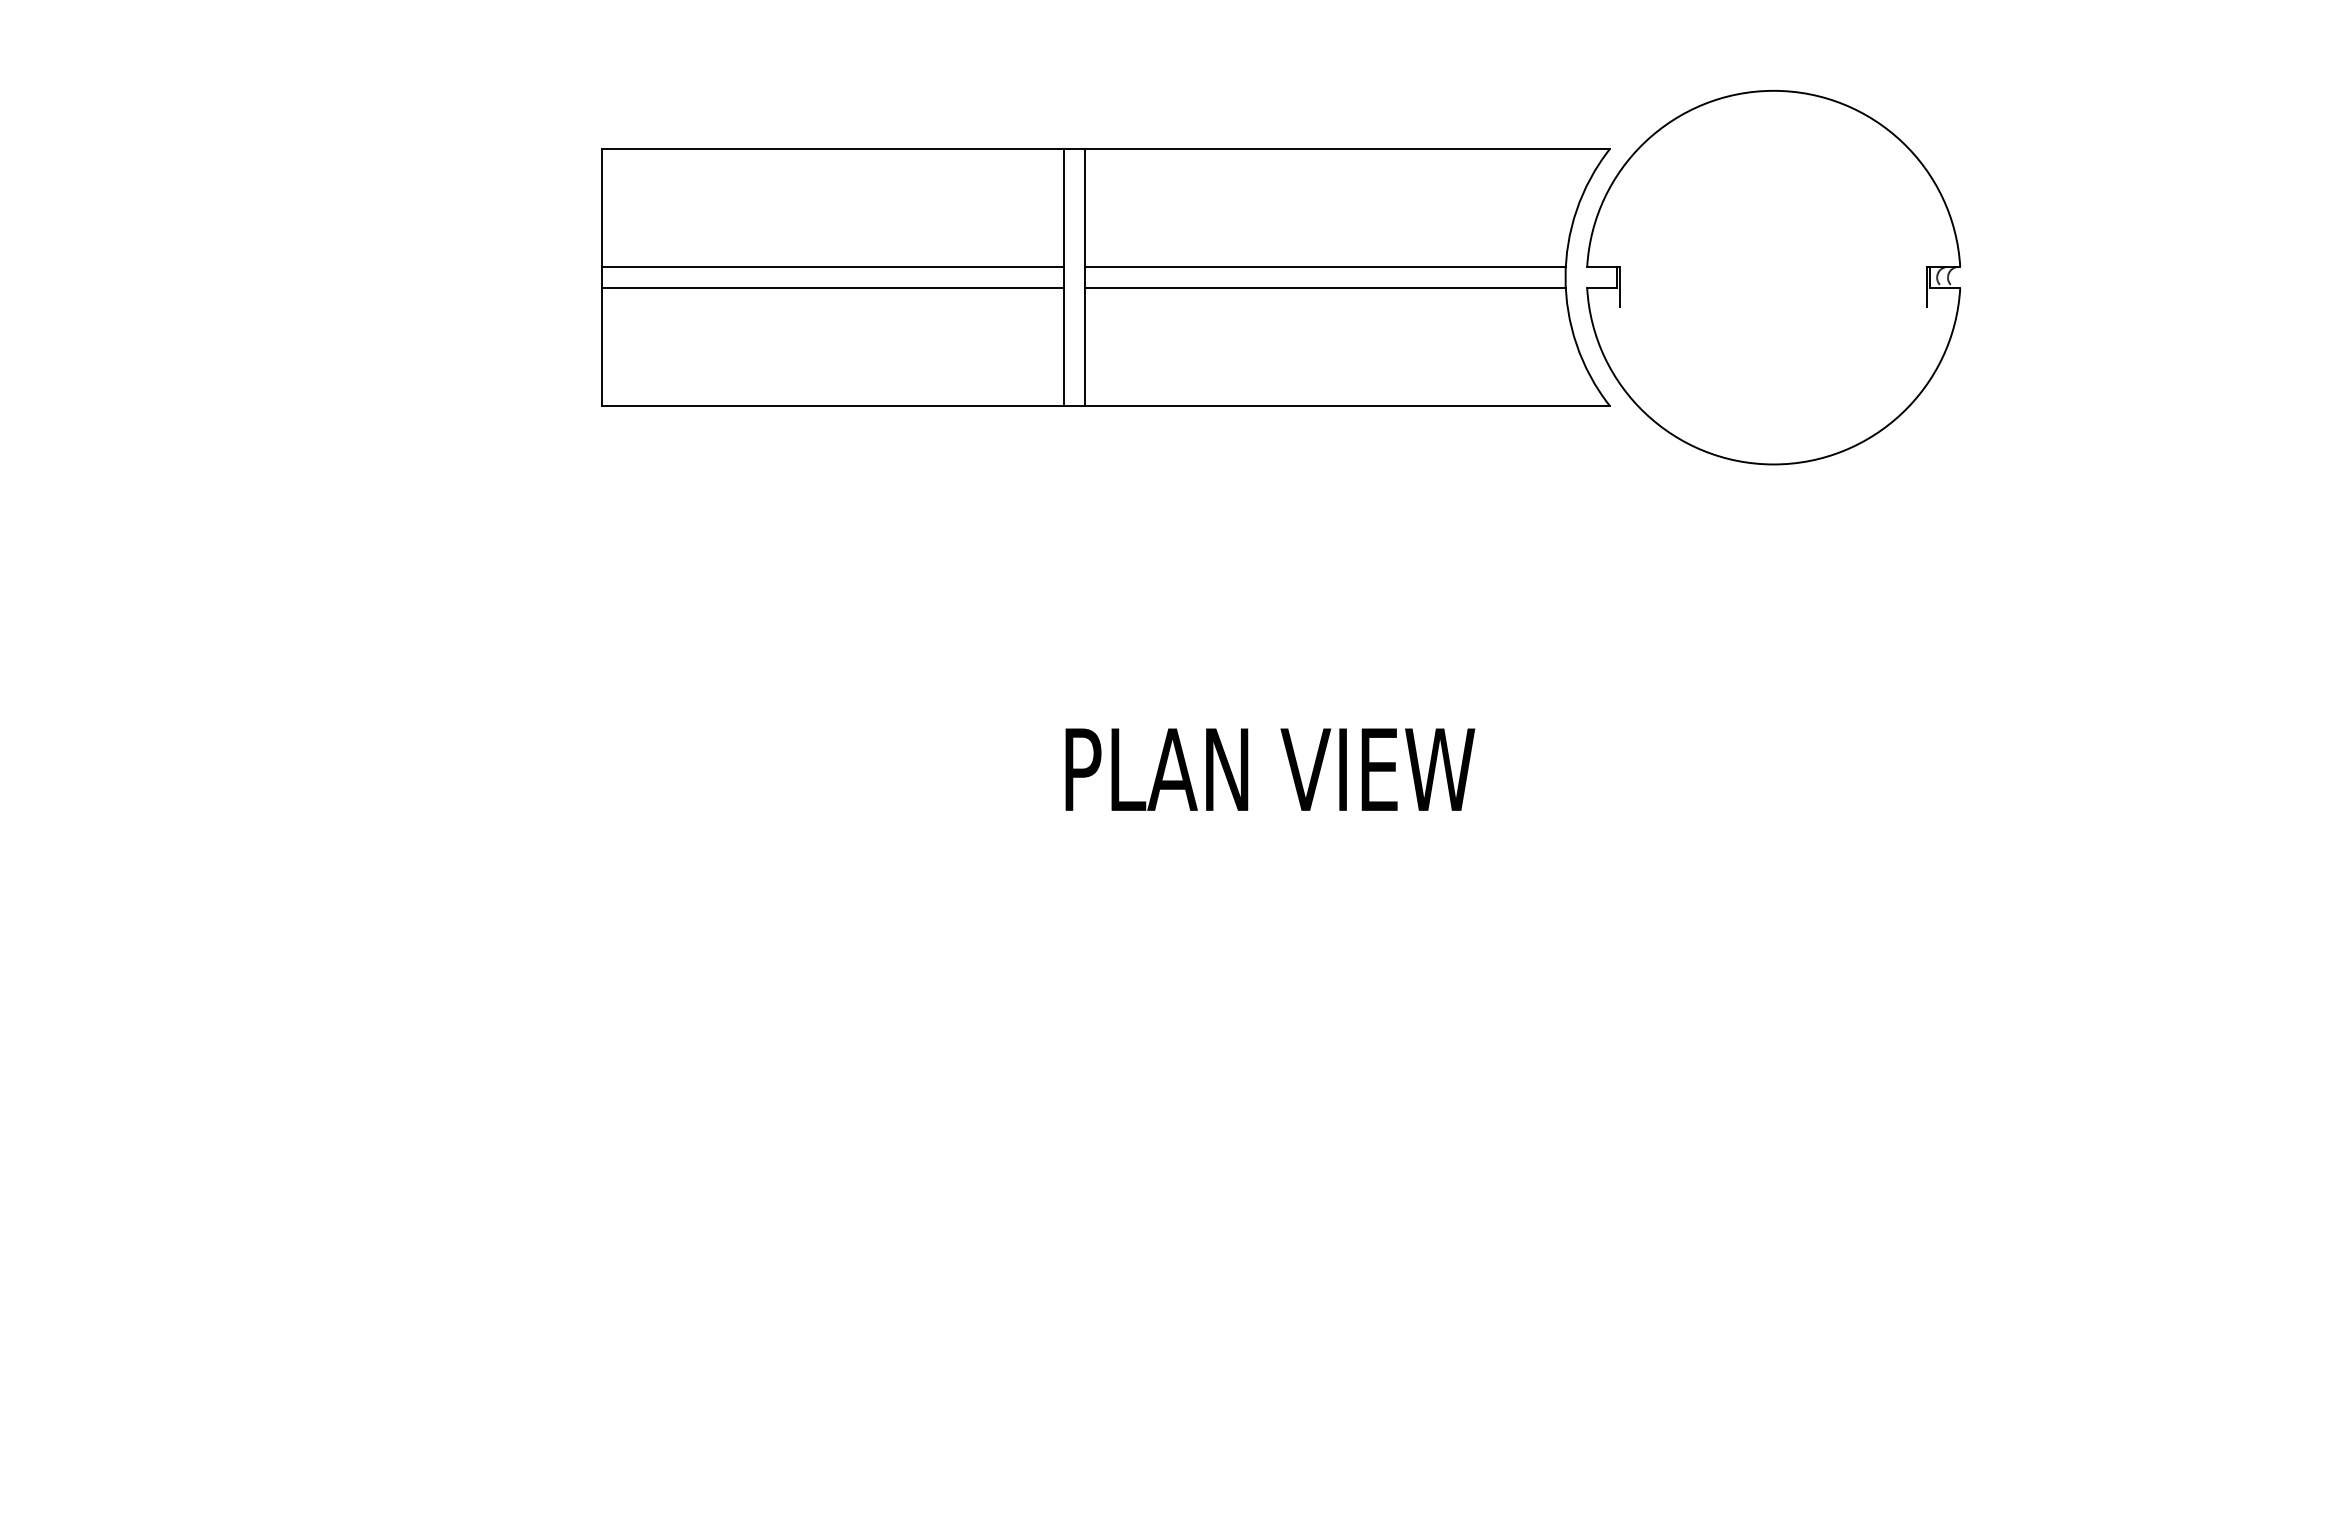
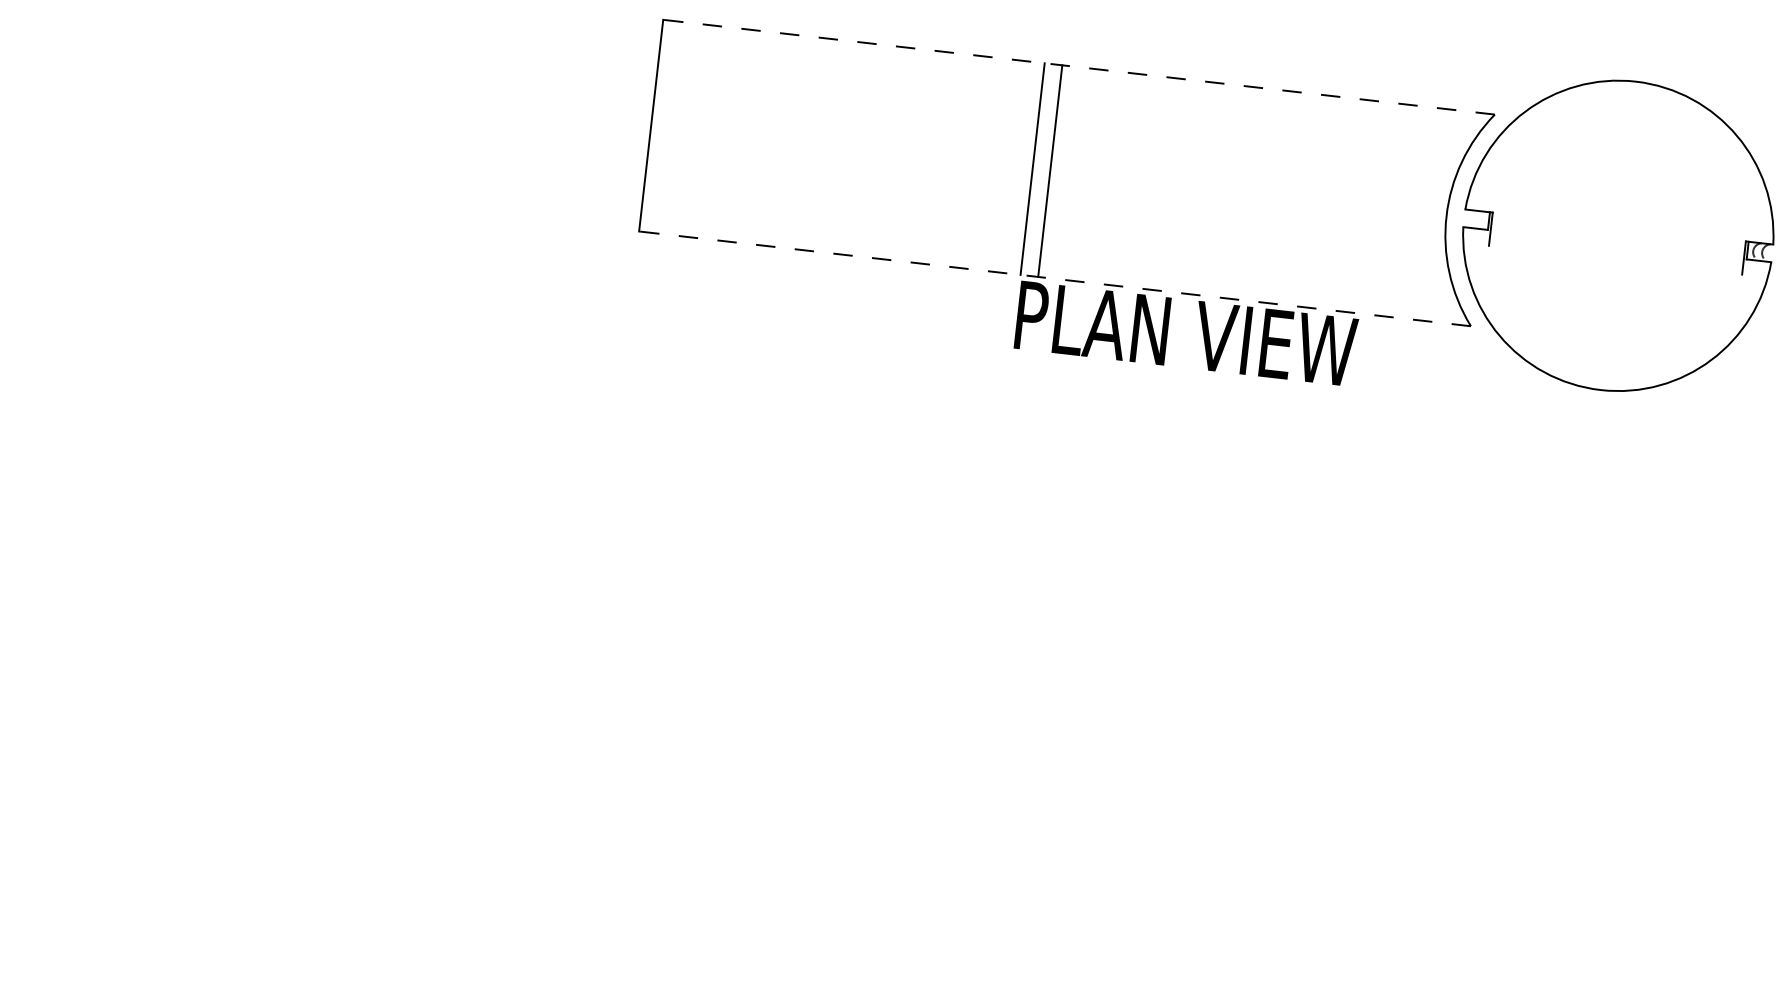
line: (1105, 149) -> (1078, 67), solid -> dashed
line: (832, 266) -> (842, 138), removed
line: (1325, 266) -> (1249, 184), removed
line: (832, 288) -> (840, 156), removed
line: (1325, 288) -> (1247, 202), removed
line: (1105, 405) -> (1054, 278), solid -> dashed
text: (1270, 769) -> (1186, 333), moved

